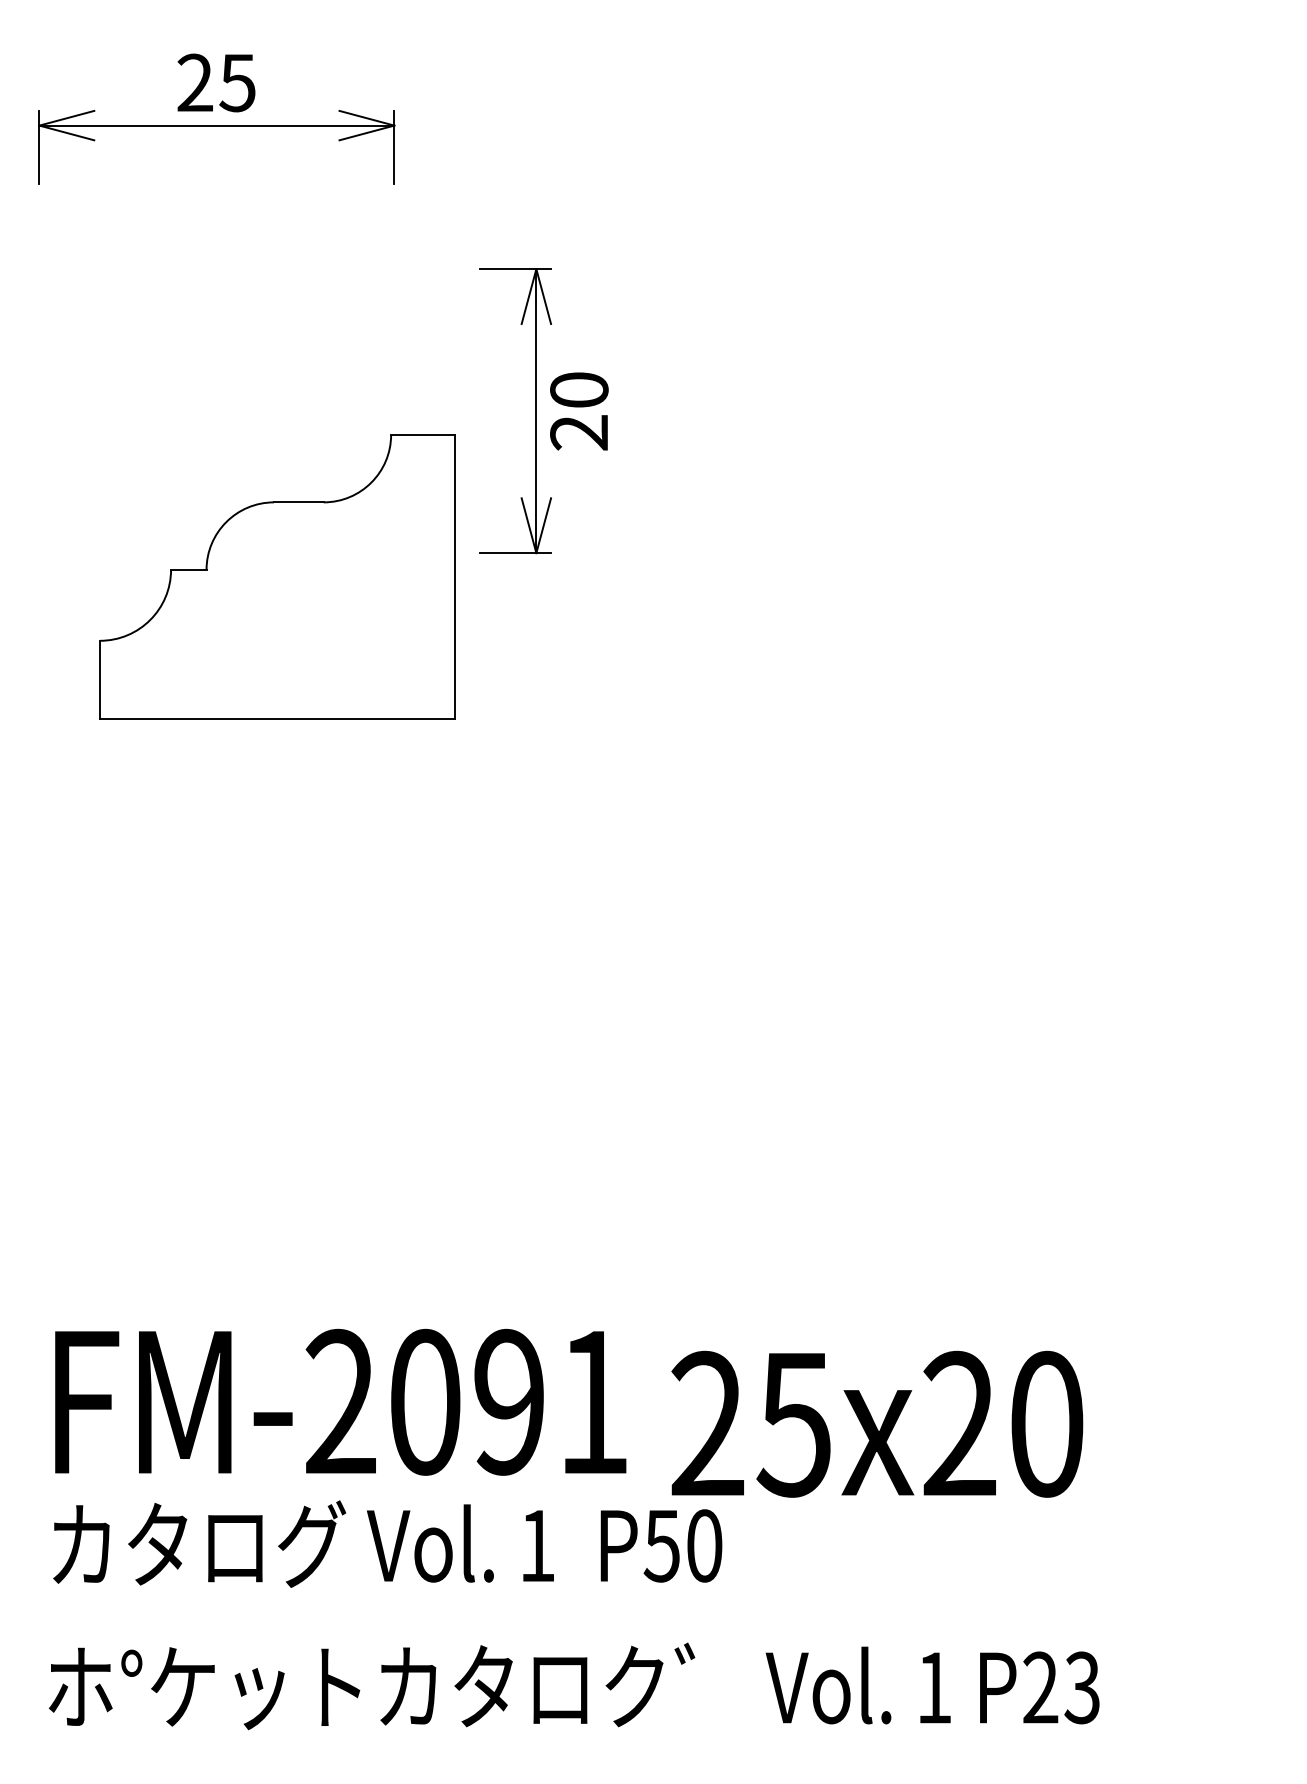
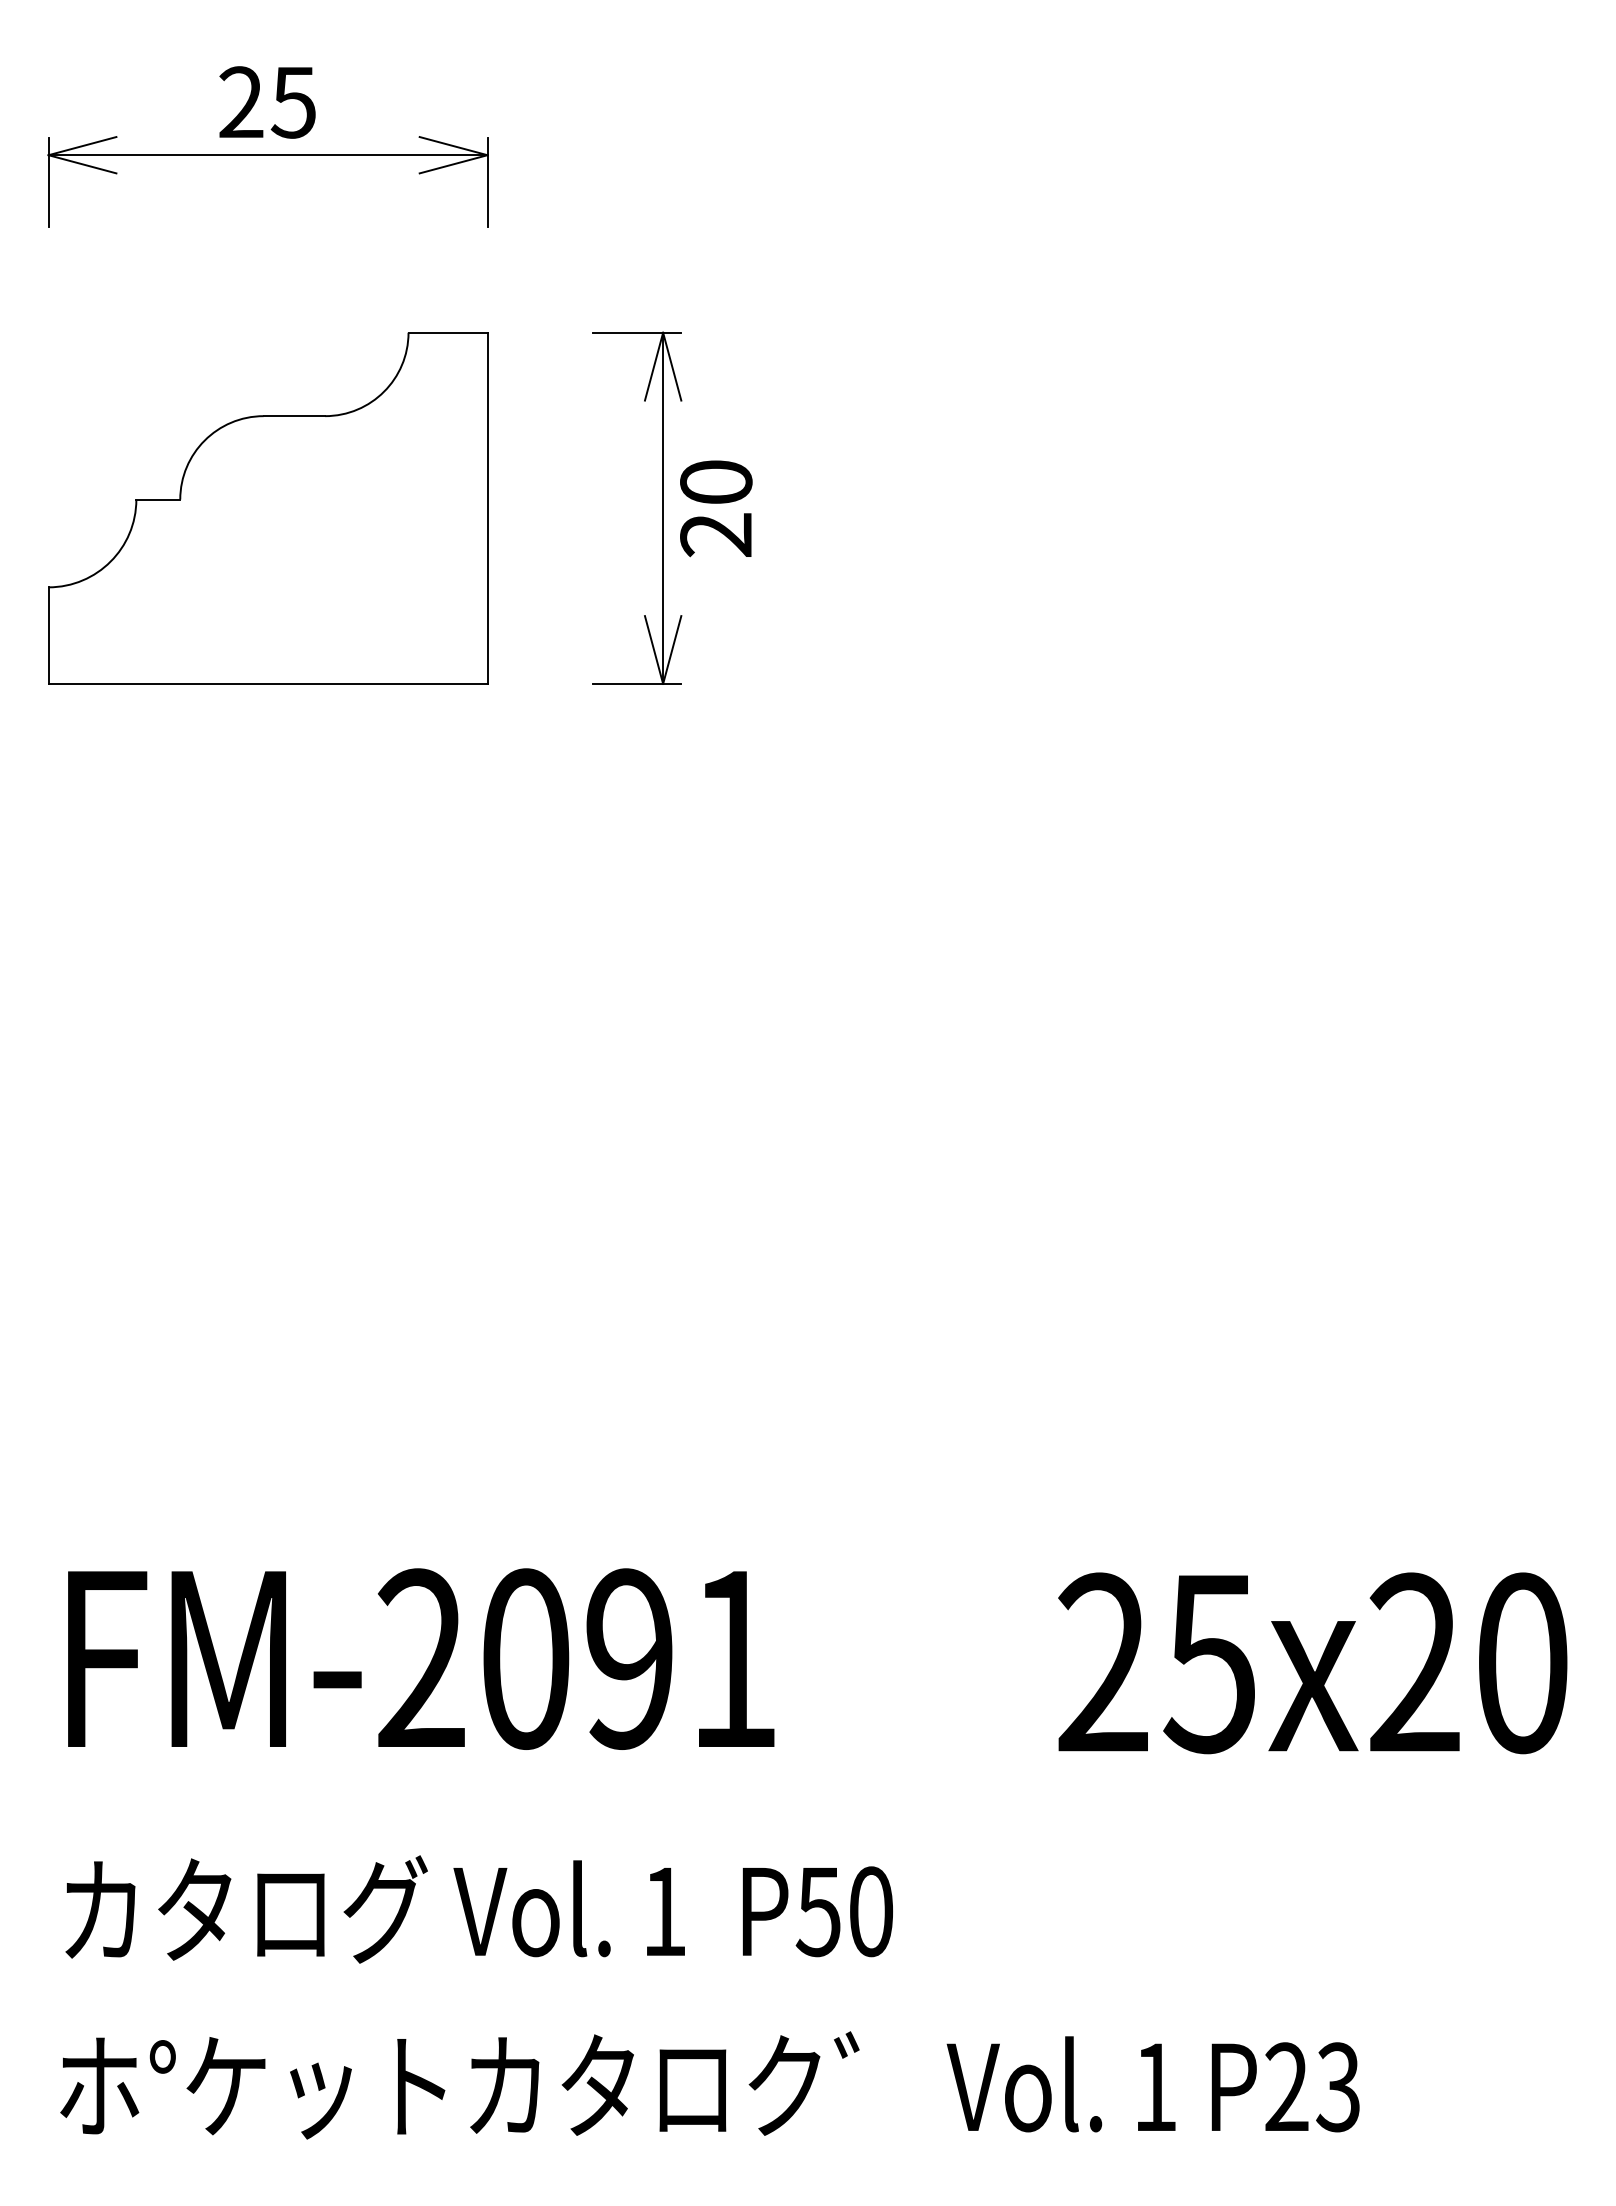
part: (277, 577) -> (268, 508), moved
text: (340, 1401) -> (421, 1658), moved
text: (877, 1424) -> (1312, 1663), moved

